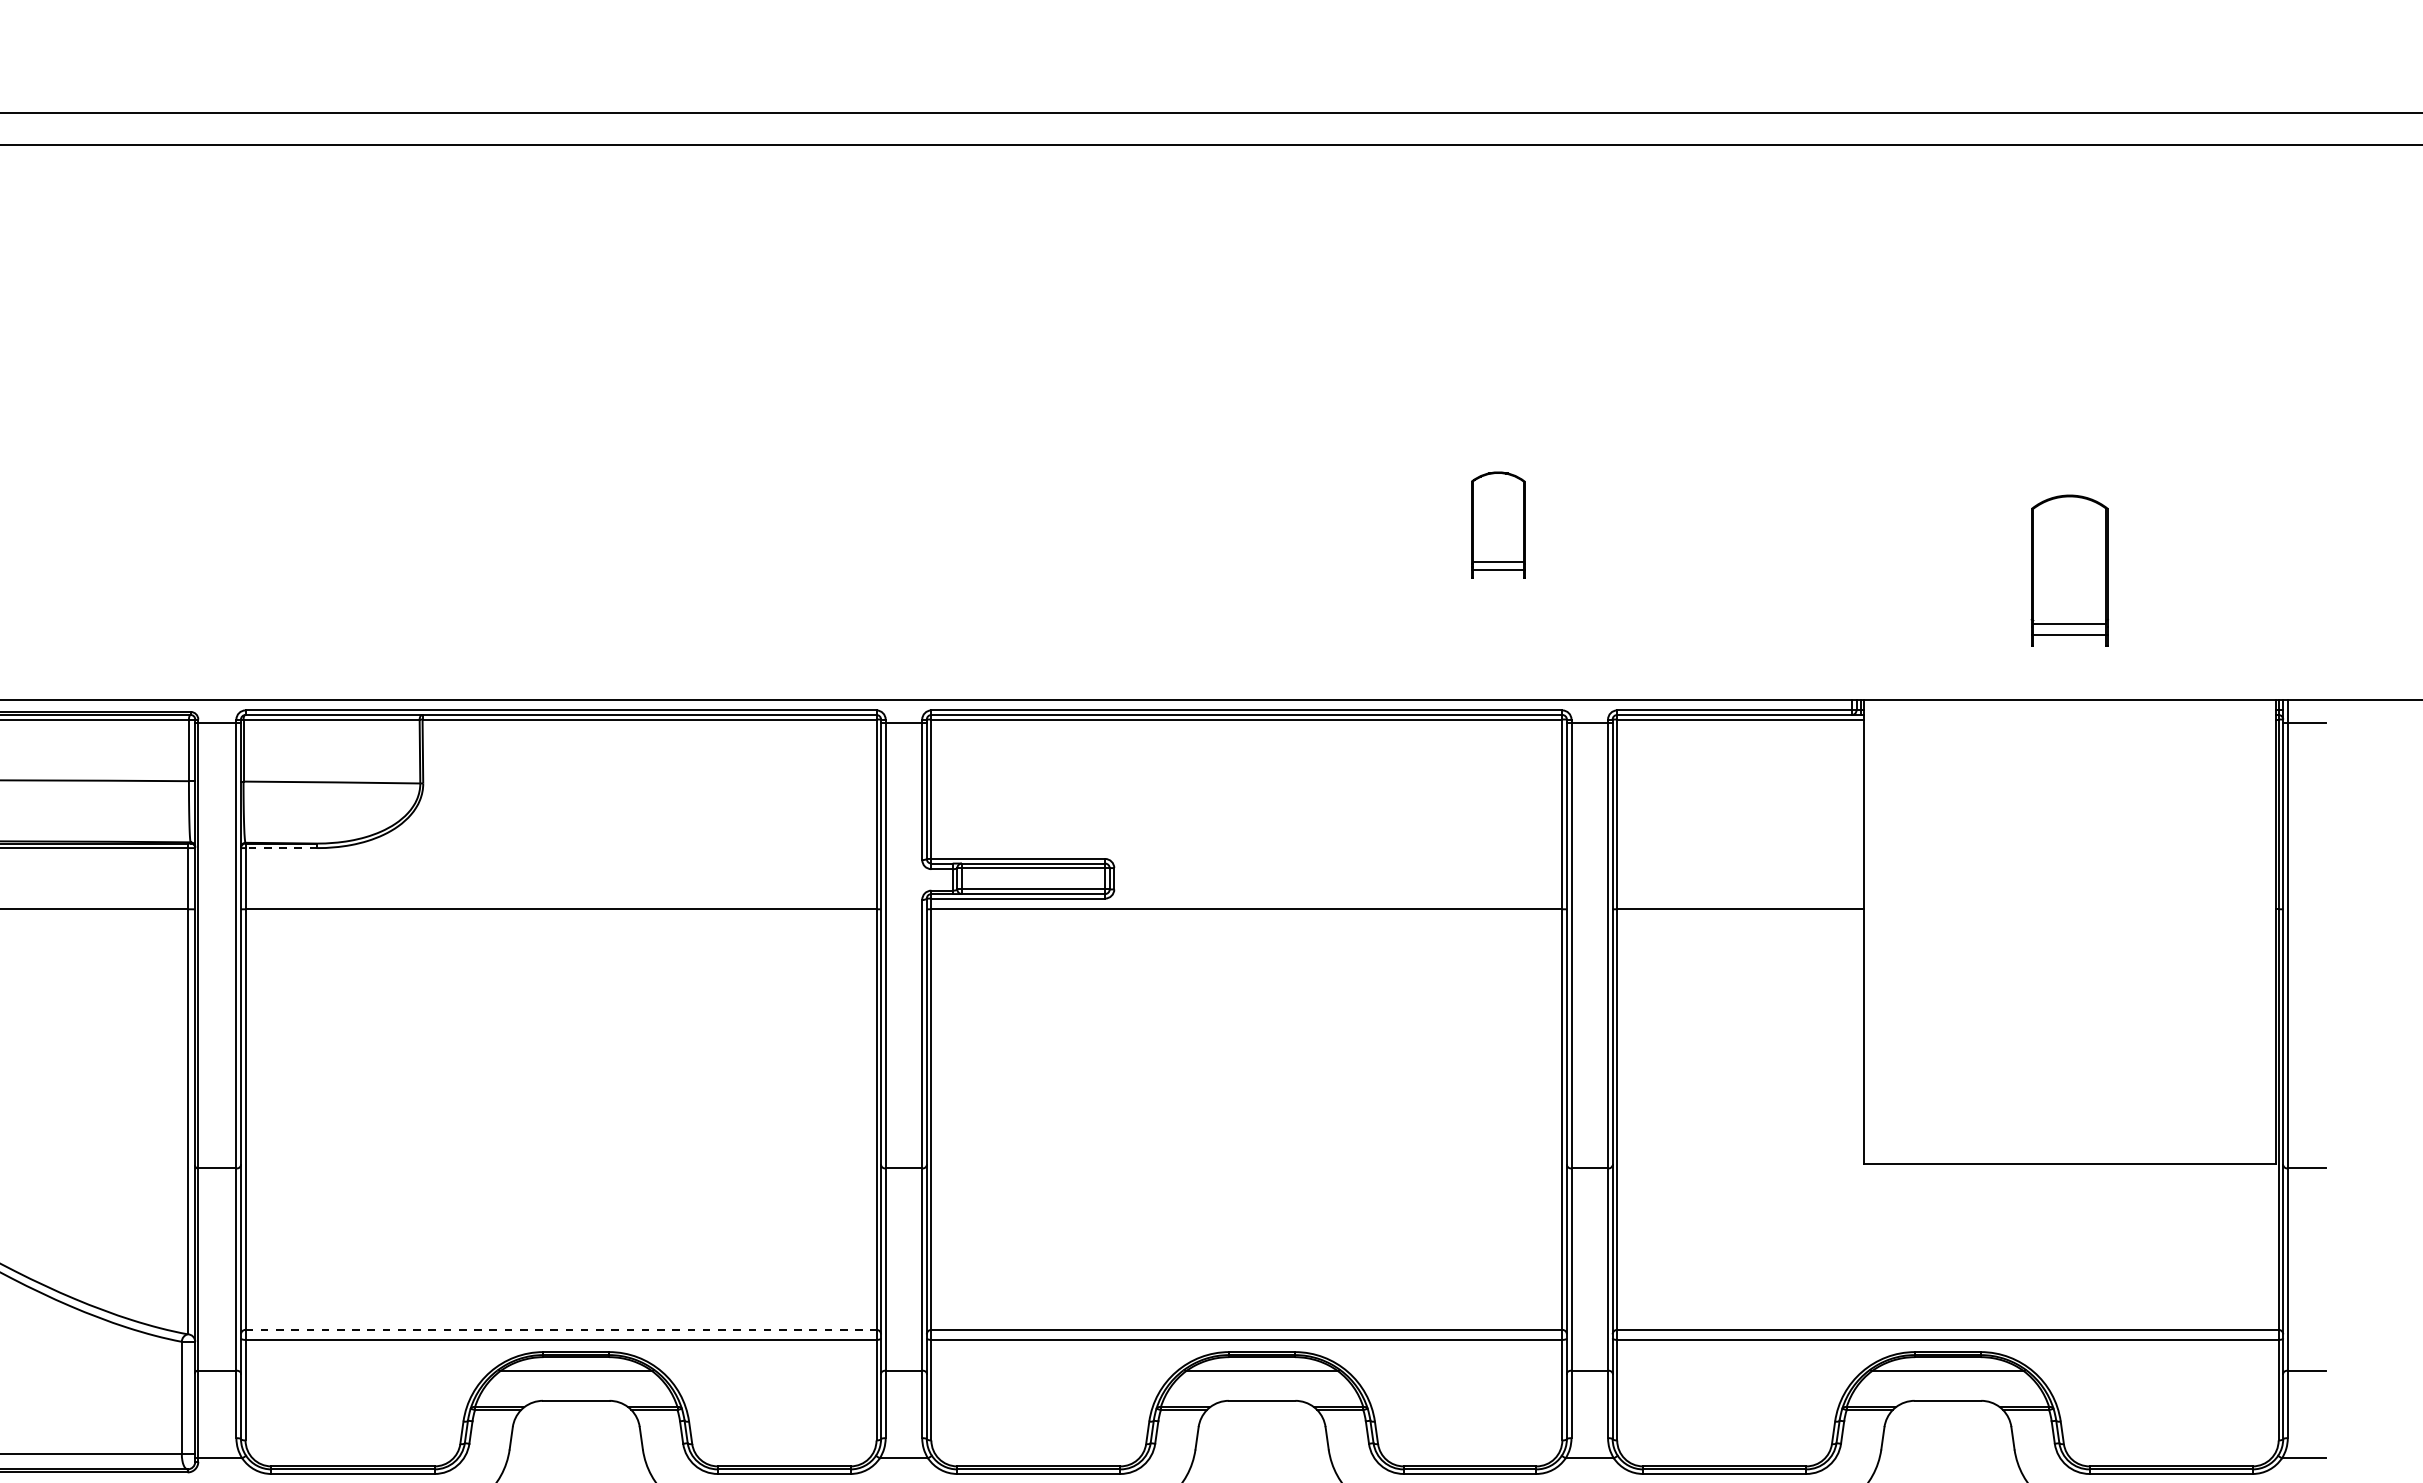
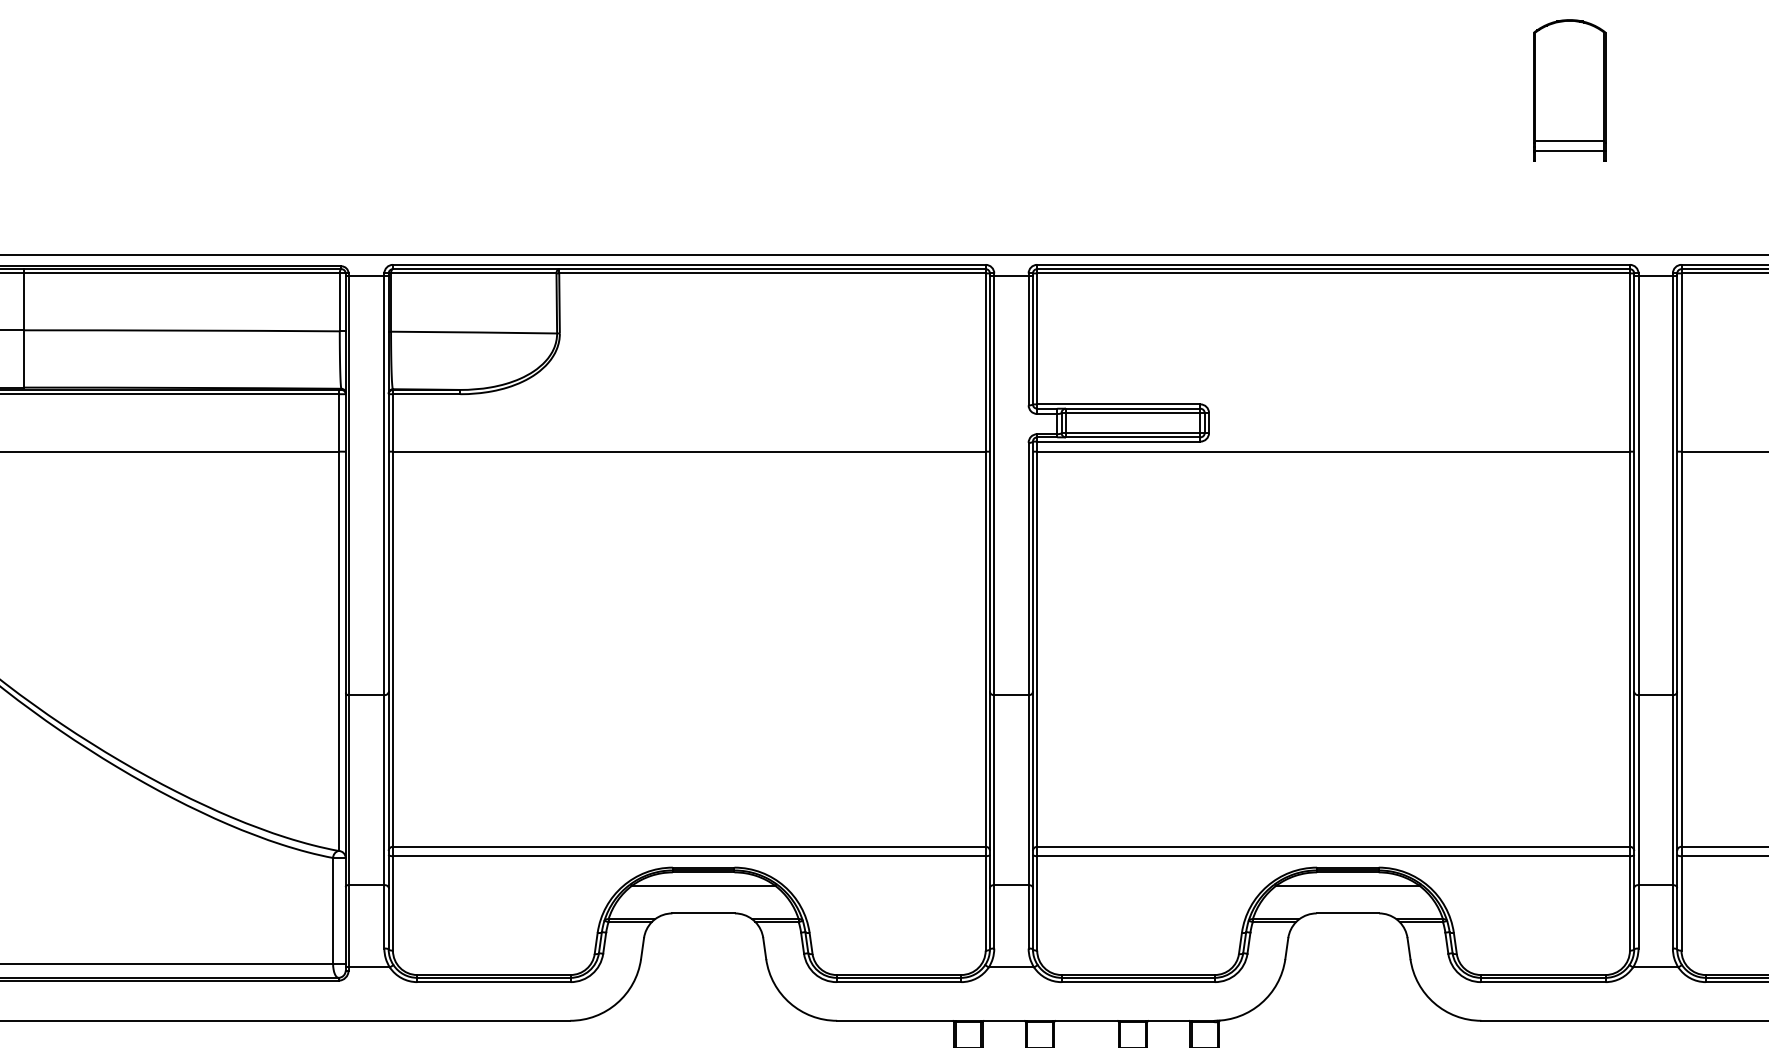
part: (1497, 524) -> (1569, 90), size x1.43
line: (281, 848) -> (426, 394), dashed -> solid
line: (561, 1329) -> (689, 846), dashed -> solid

